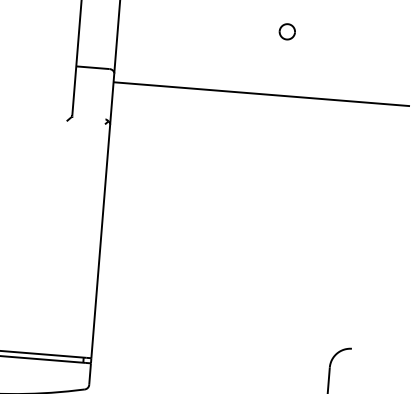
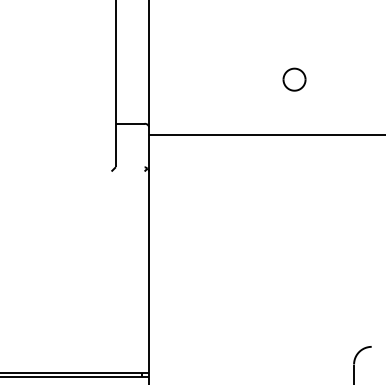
part: (287, 31) -> (294, 79), size x1.67

